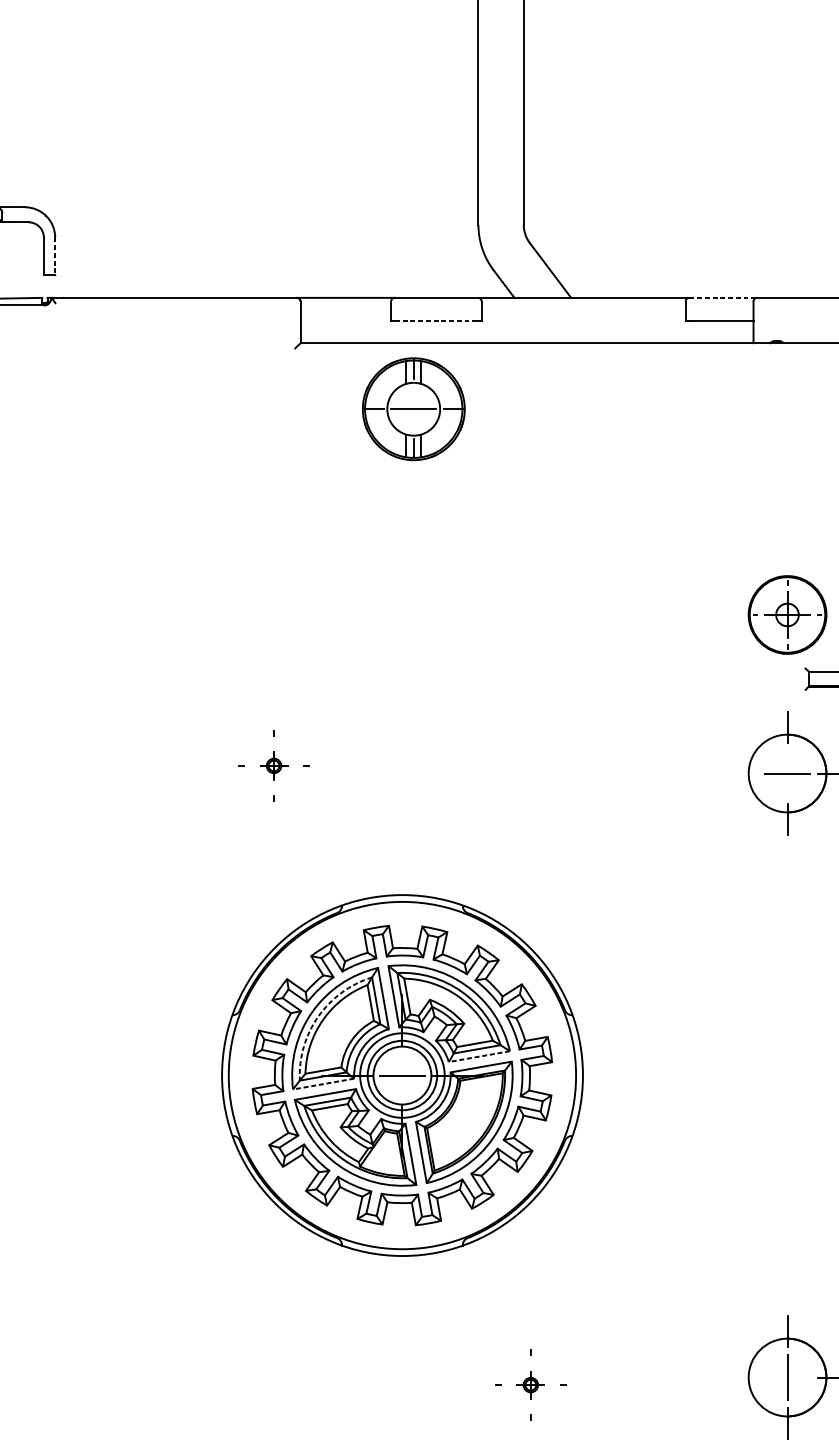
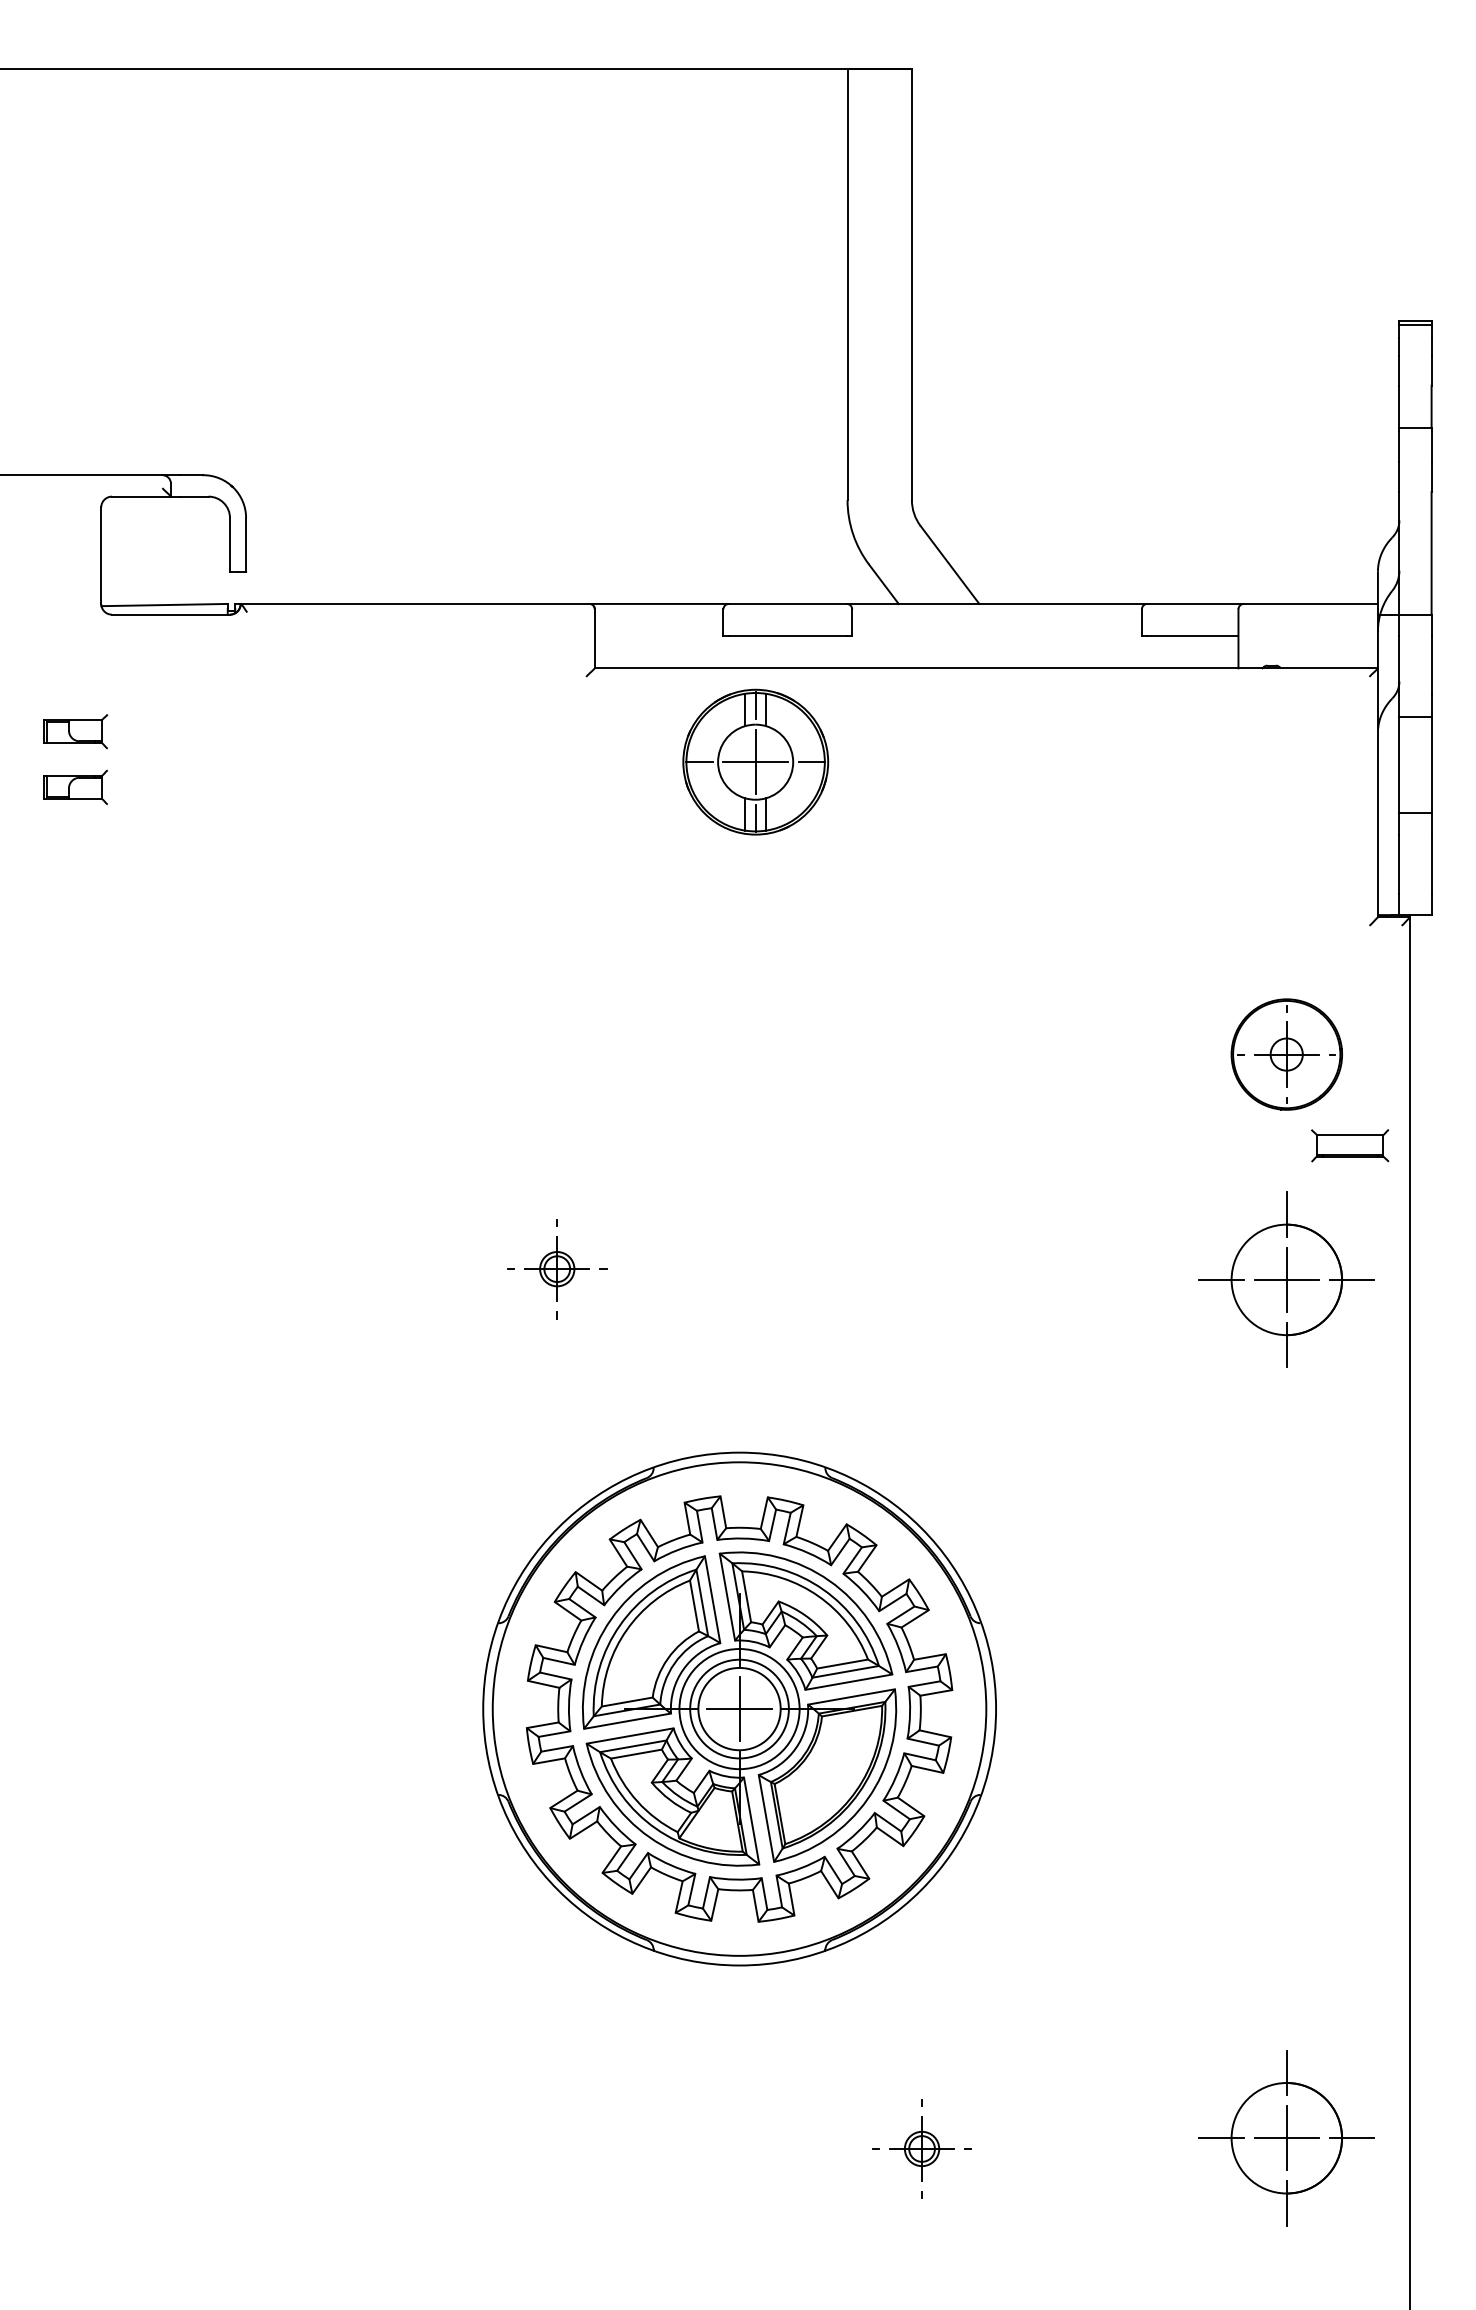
line: (55, 256) -> (246, 544), dashed -> solid
line: (723, 297) -> (1196, 603), dashed -> solid
line: (436, 320) -> (788, 636), dashed -> solid
line: (413, 409) -> (755, 762), added
part: (273, 765) -> (556, 1268), size x1.67
line: (741, 773) -> (1221, 1279), added
line: (787, 773) -> (1286, 1279), added
arc: (318, 1016) -> (620, 1625), dashed -> solid
line: (479, 1056) -> (848, 1682), dashed -> solid
line: (402, 1075) -> (739, 1708), added
line: (323, 1084) -> (627, 1721), dashed -> solid
line: (741, 1377) -> (1221, 2138), added
line: (787, 1377) -> (1286, 2138), added
part: (530, 1384) -> (921, 2148), size x1.67

